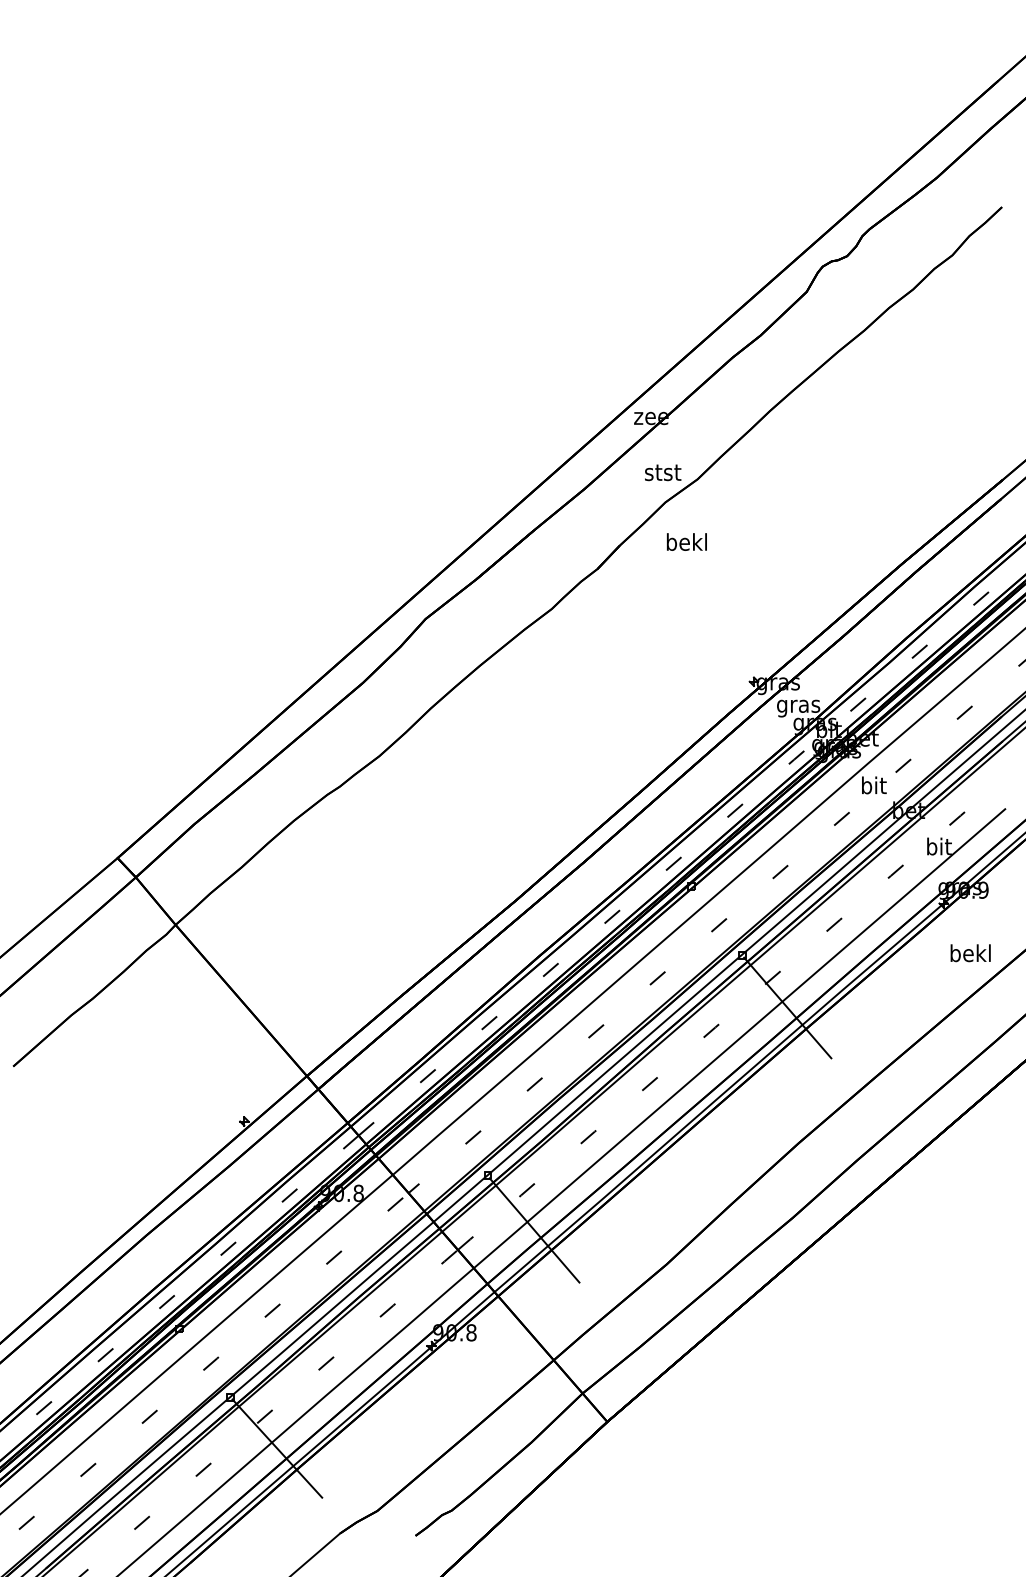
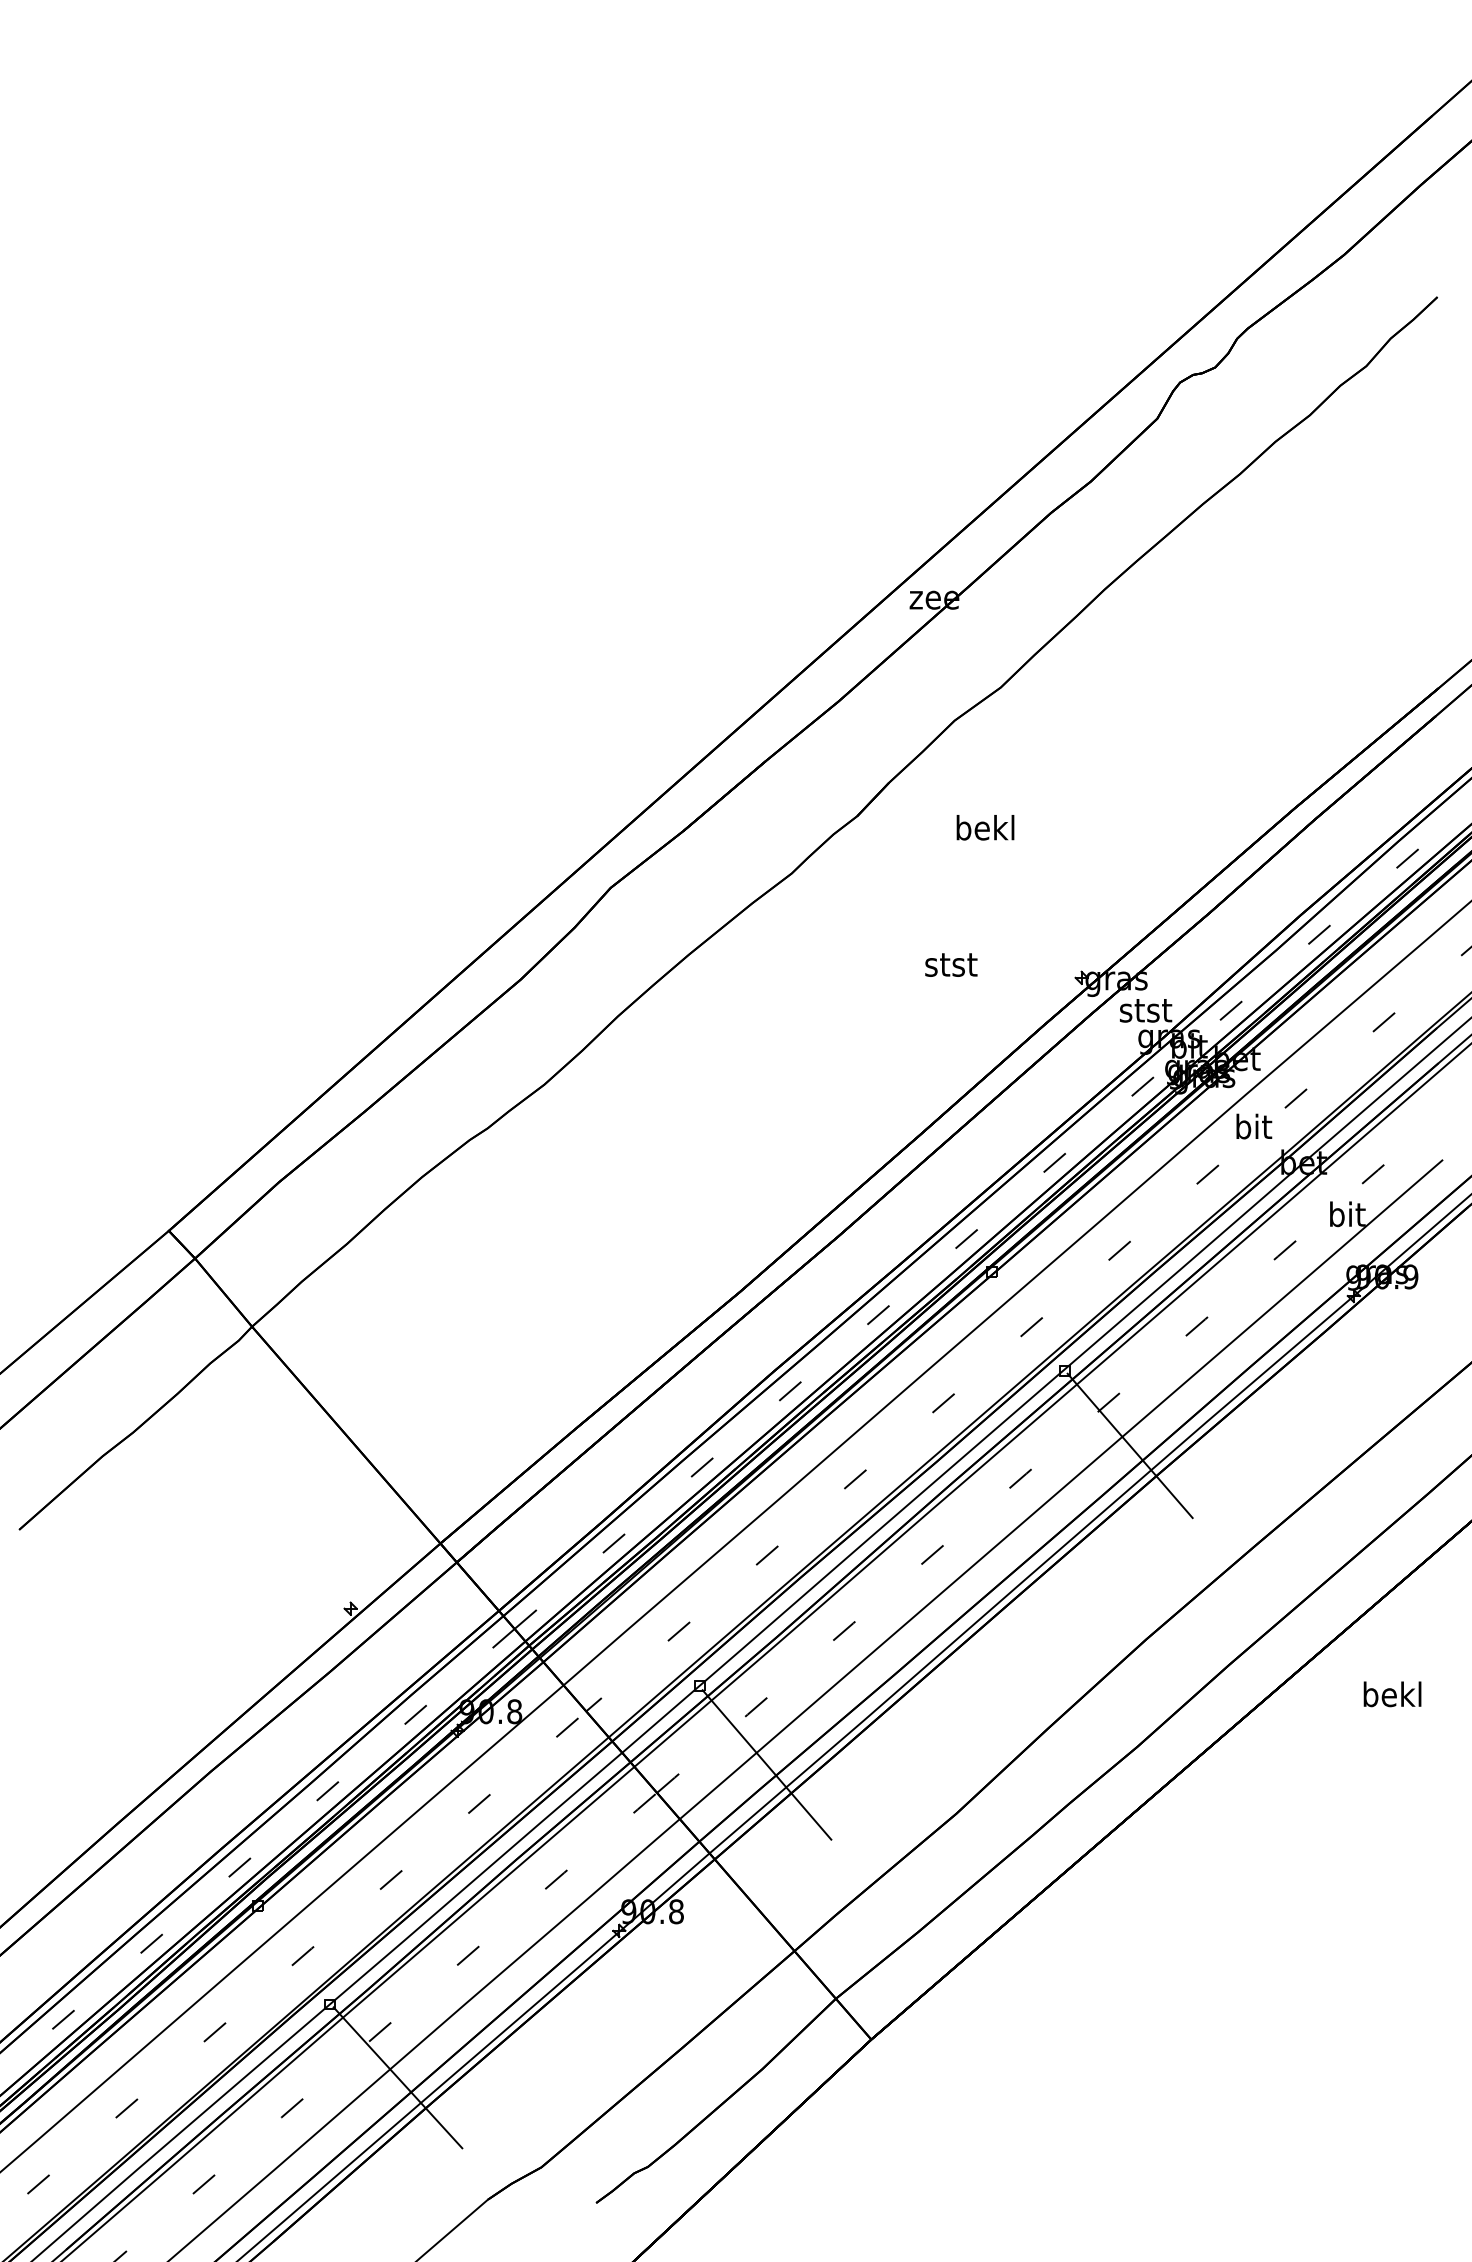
text: (663, 472) -> (951, 964), moved
text: (686, 541) -> (984, 826), moved
text: (798, 706) -> (1145, 1013), gras -> stst
text: (970, 953) -> (1392, 1694), moved

